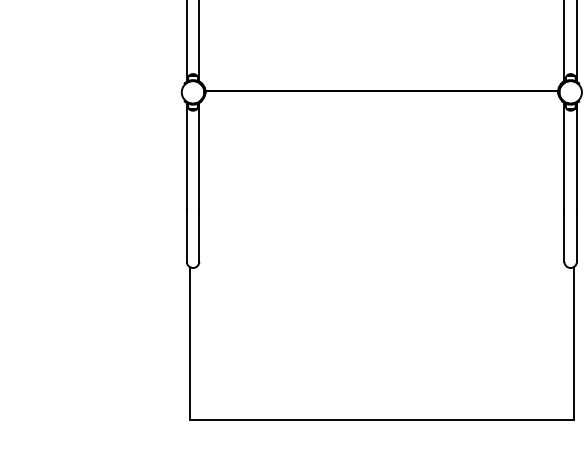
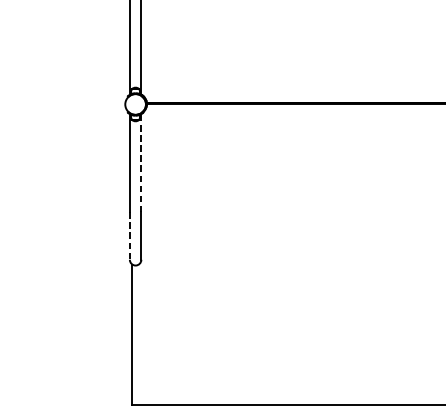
line: (199, 155) -> (141, 162), solid -> dashed
line: (186, 235) -> (129, 235), solid -> dashed

